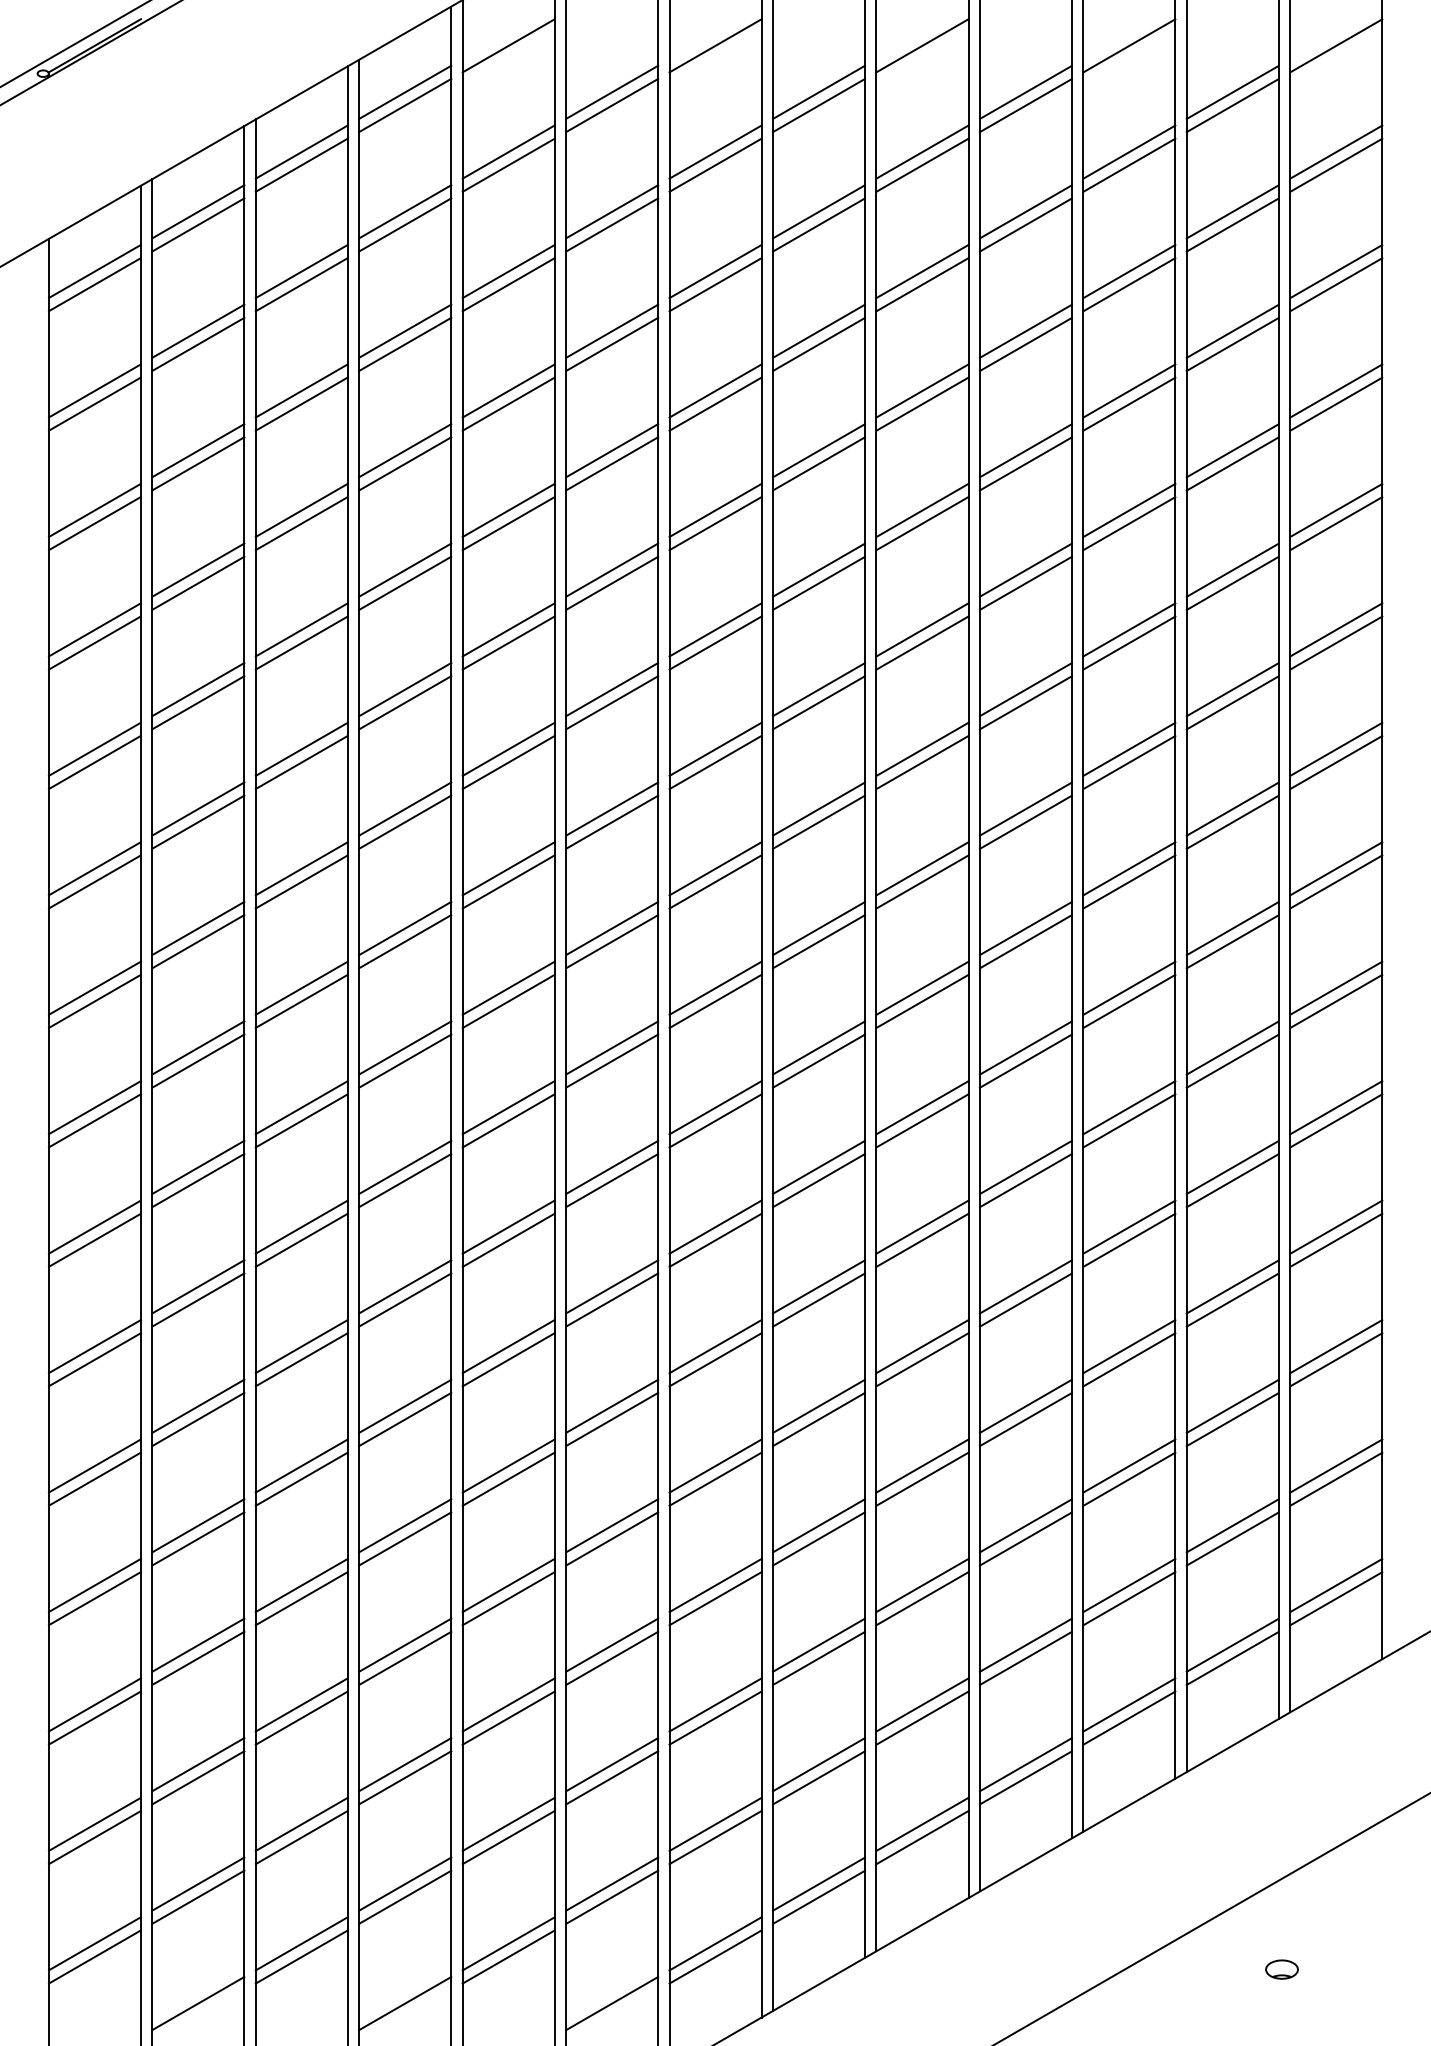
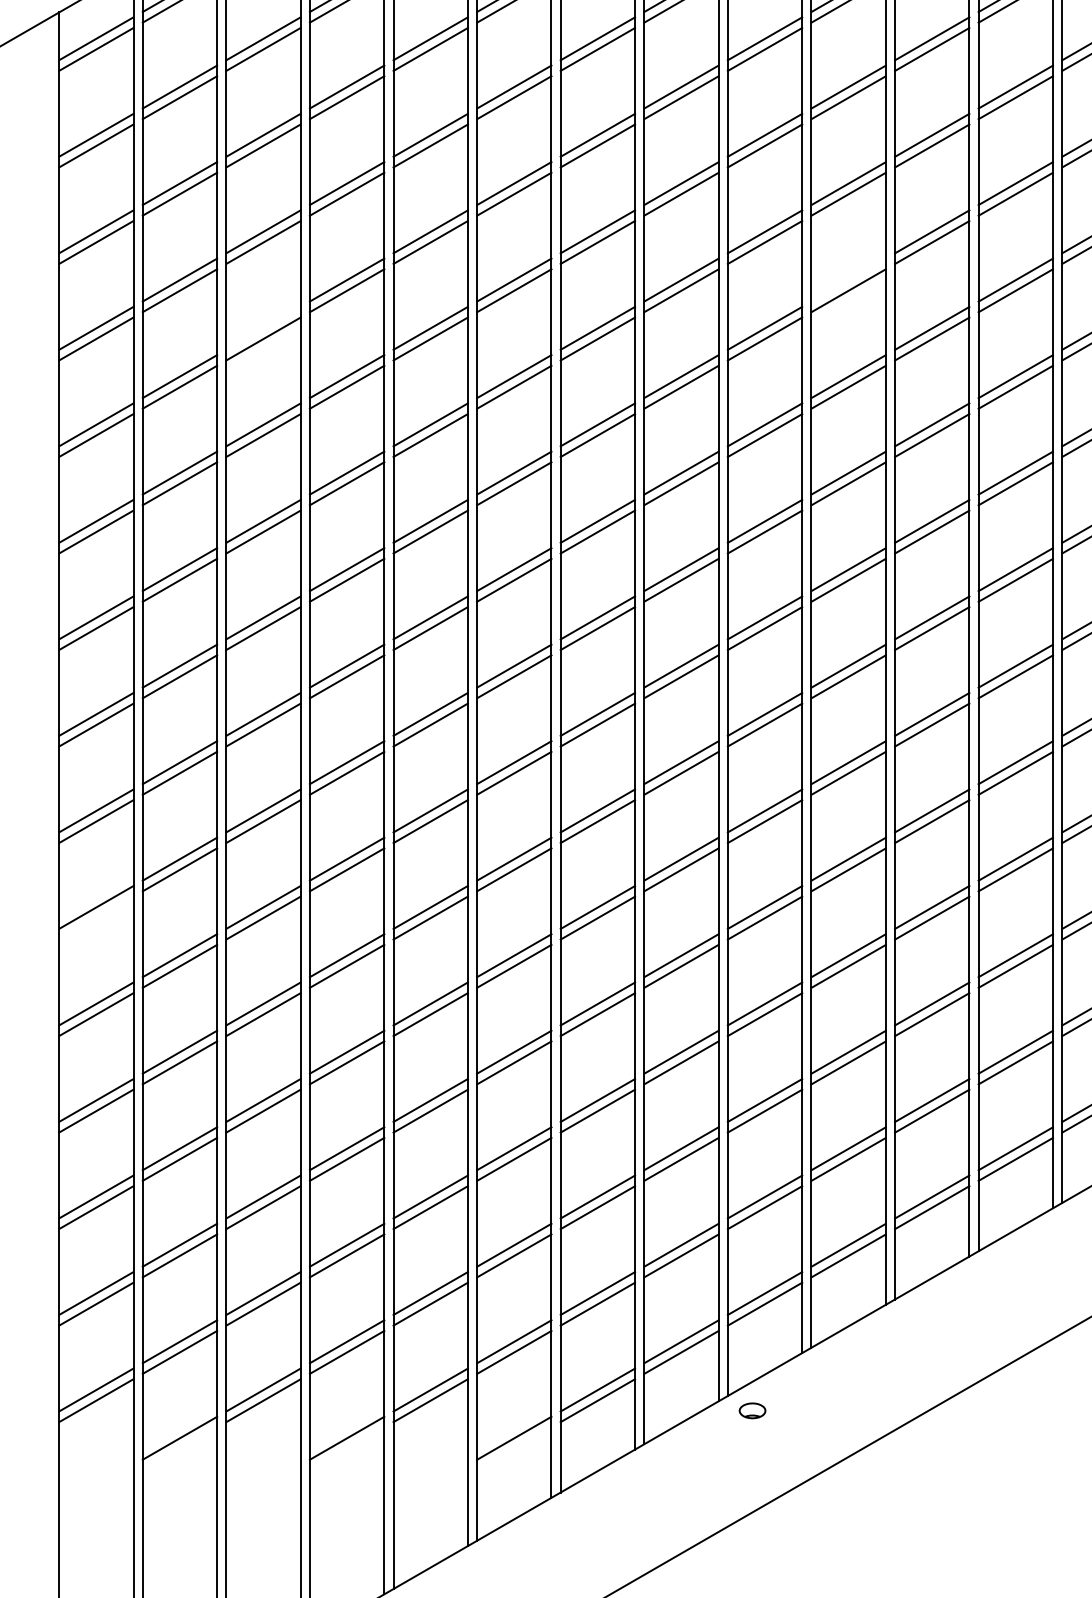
line: (1025, 569) -> (848, 279), removed
line: (301, 629) -> (263, 328), removed
line: (94, 1359) -> (96, 917), removed
part: (1281, 1969) -> (752, 1410), moved

